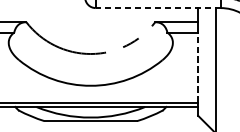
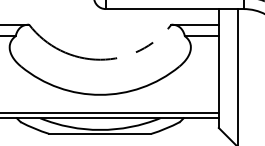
line: (158, 8) -> (174, 9), dashed -> solid
line: (197, 67) -> (218, 74), dashed -> solid

